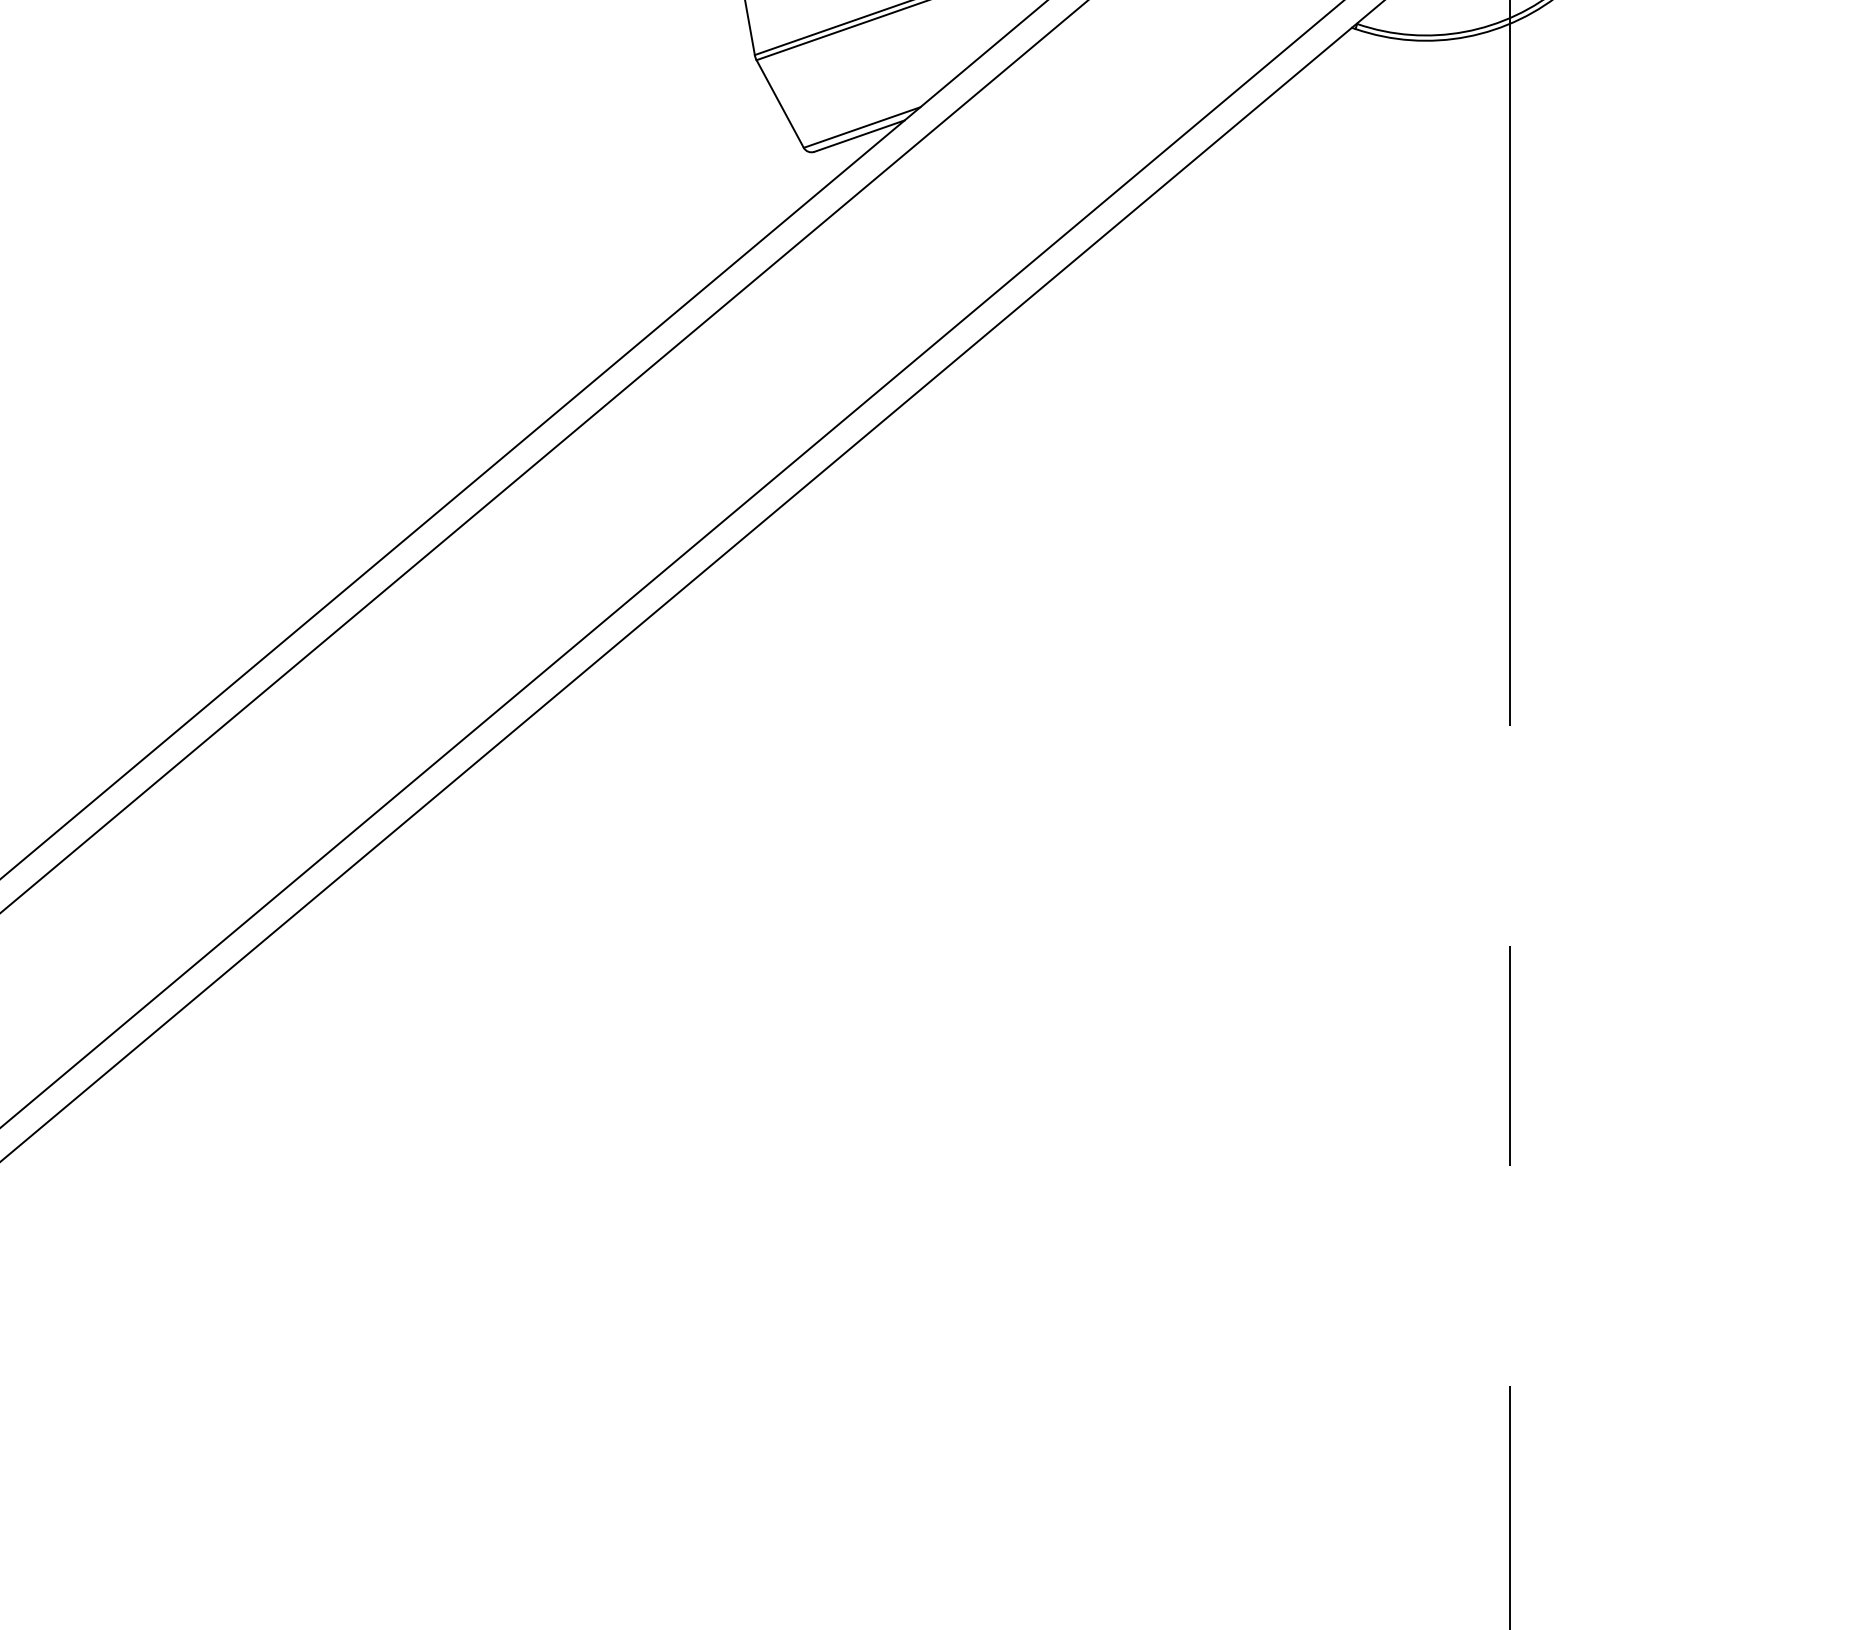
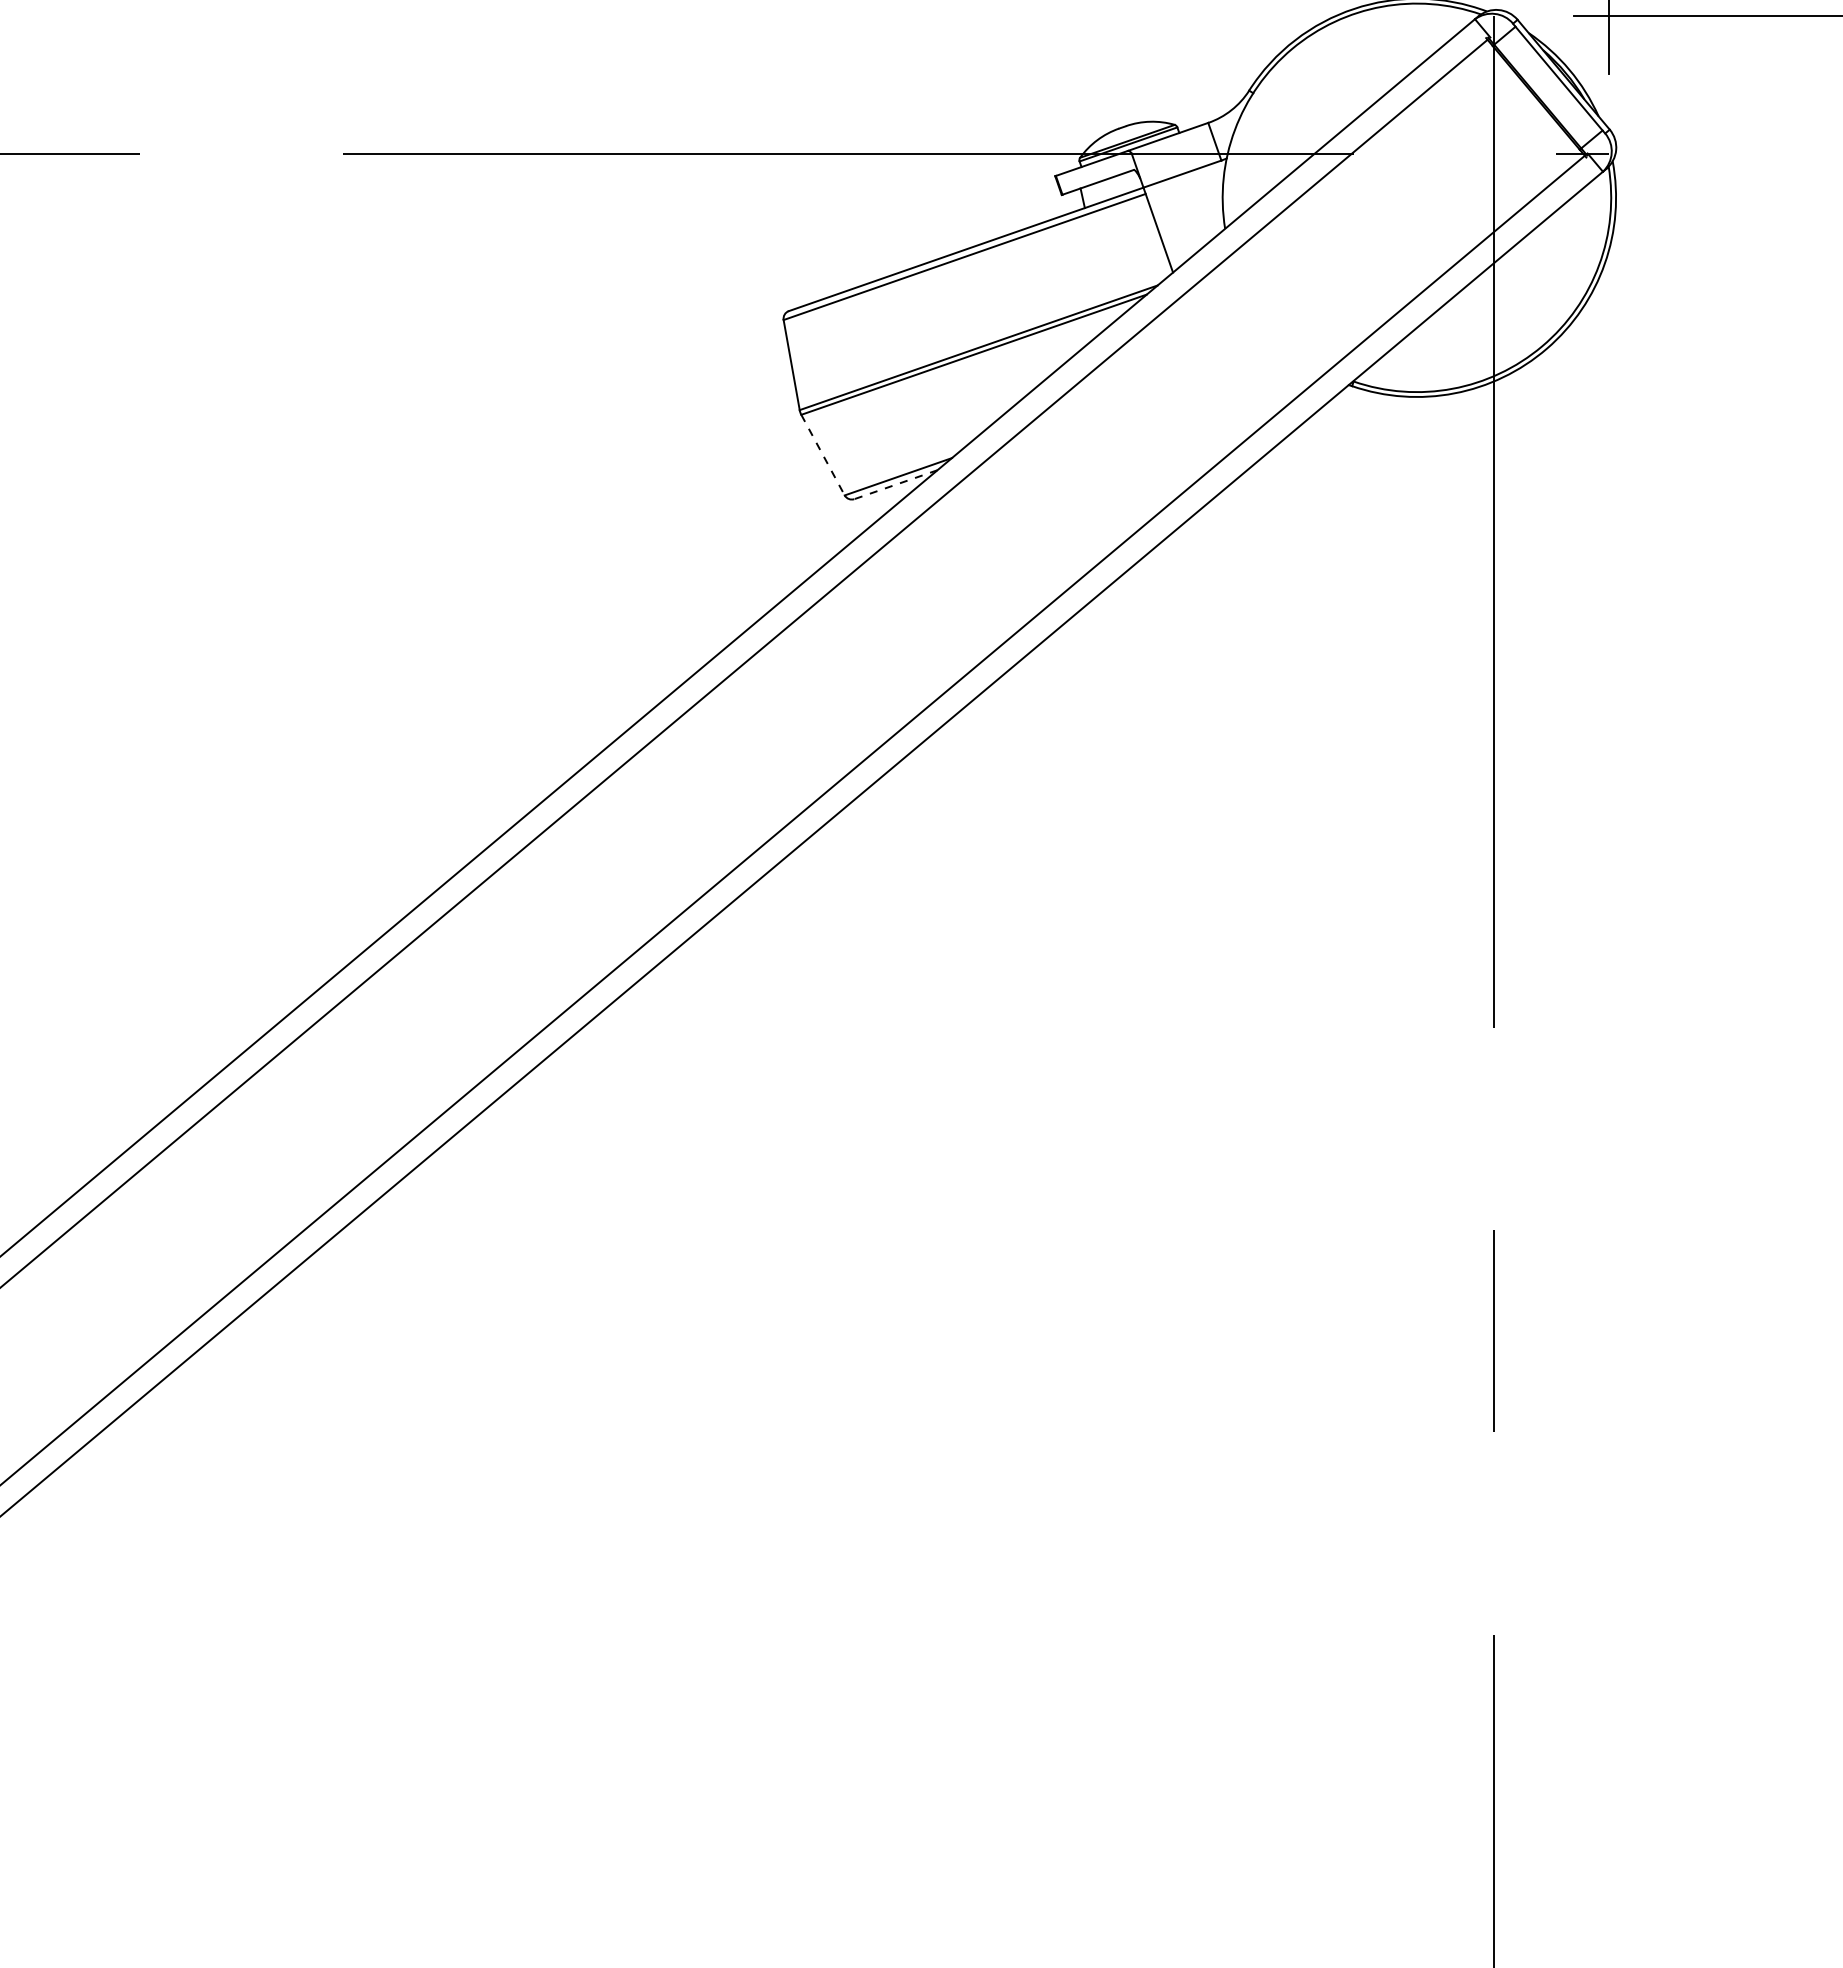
line: (780, 104) -> (823, 455), solid -> dashed
line: (859, 135) -> (895, 484), solid -> dashed

